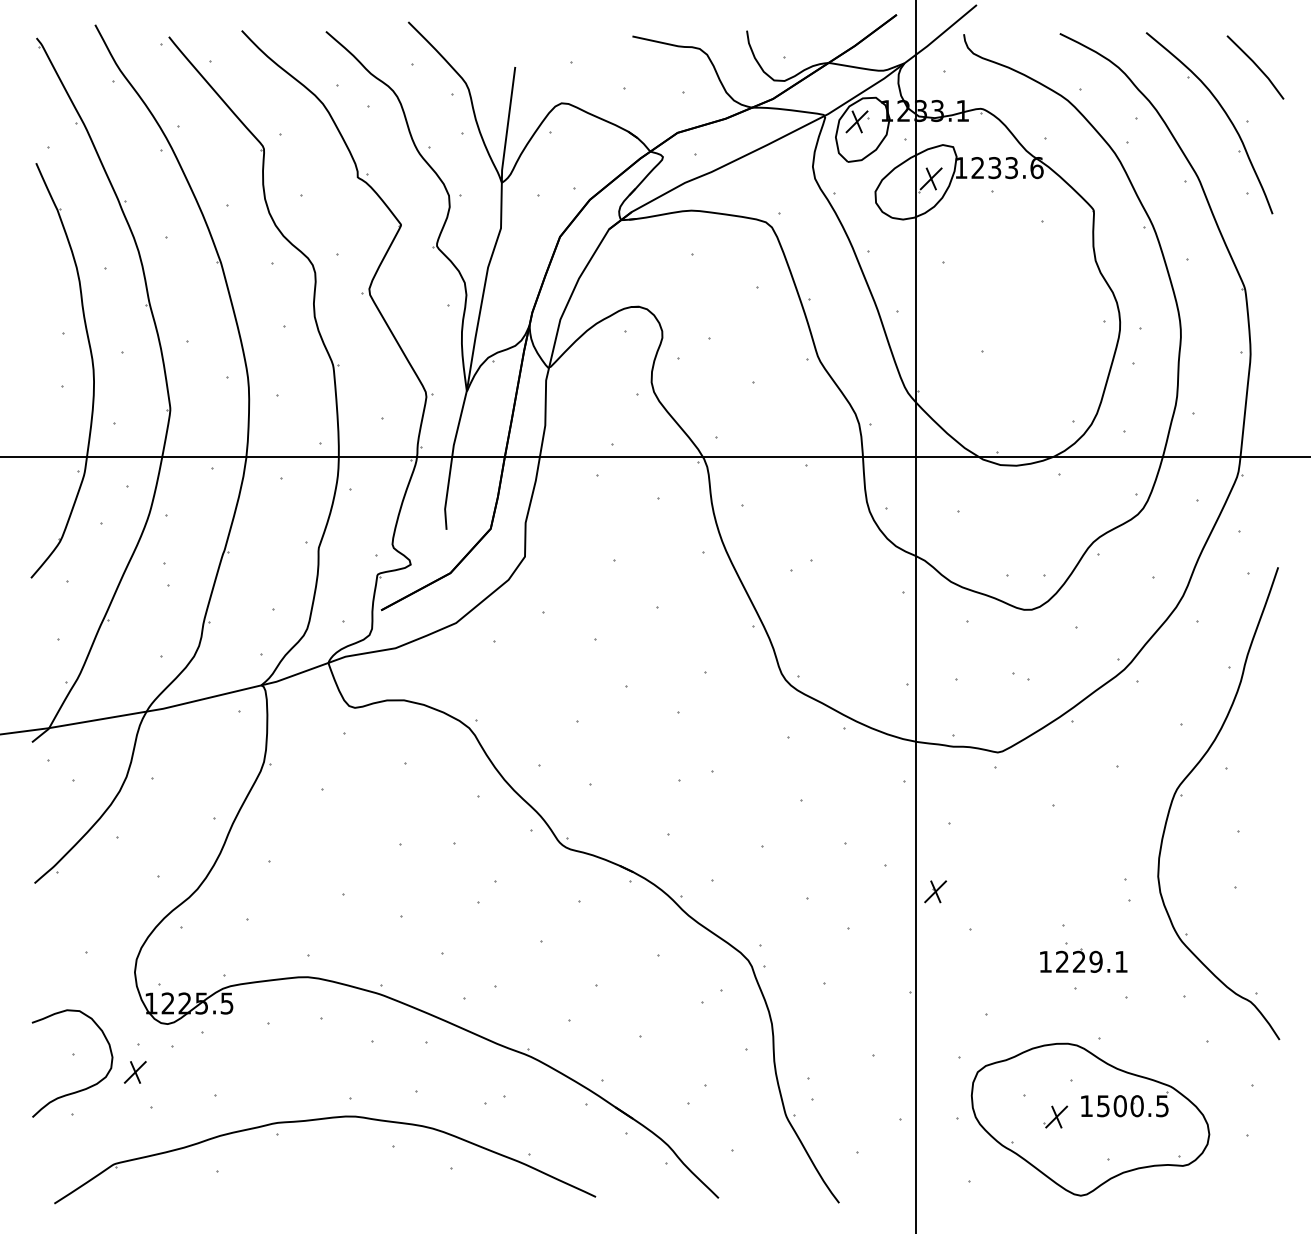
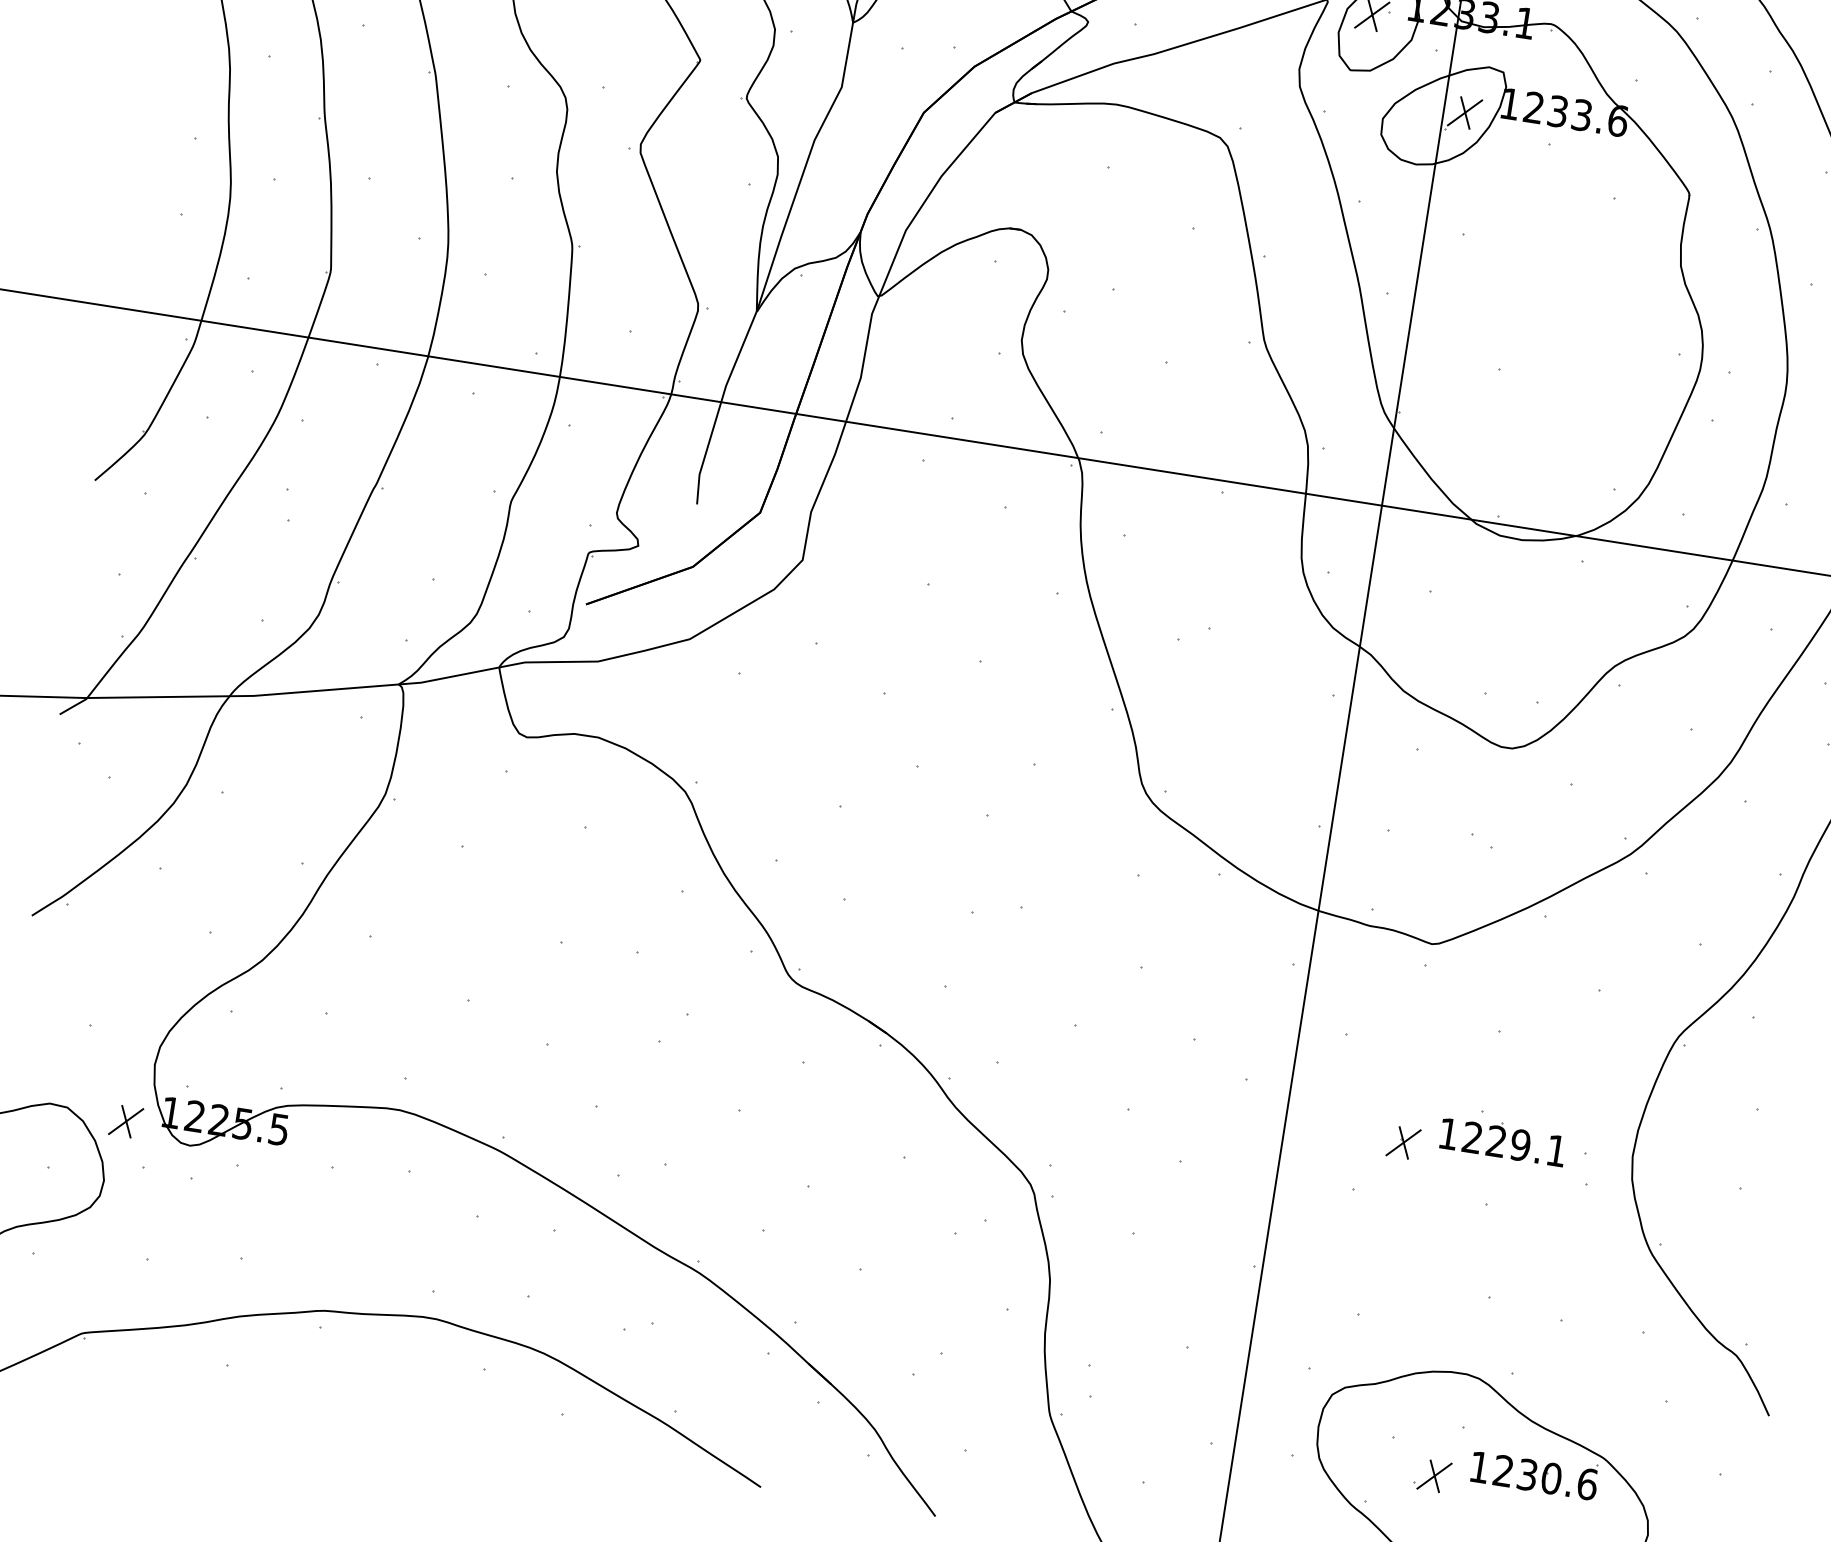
part: (935, 891) -> (1403, 1142), moved
part: (1083, 957) -> (1503, 1136), moved
part: (134, 1072) -> (124, 1121), moved
text: (1133, 1106) -> (1546, 1478), 1500.5 -> 1230.6

